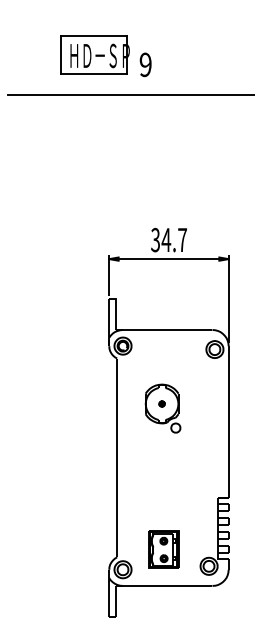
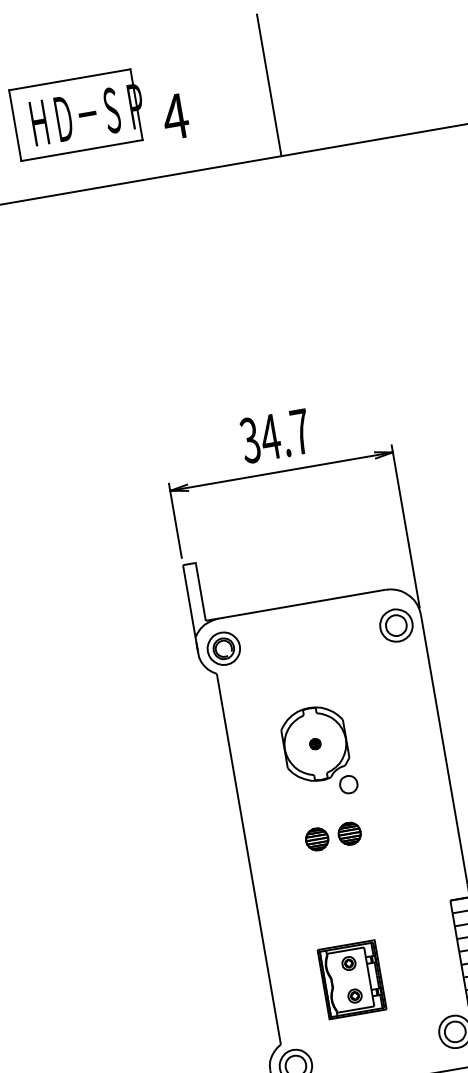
line: (197, 56) -> (269, 84), added
text: (145, 64) -> (175, 116), 9 -> 4
part: (162, 453) -> (332, 836), added
part: (163, 549) -> (350, 979), moved

